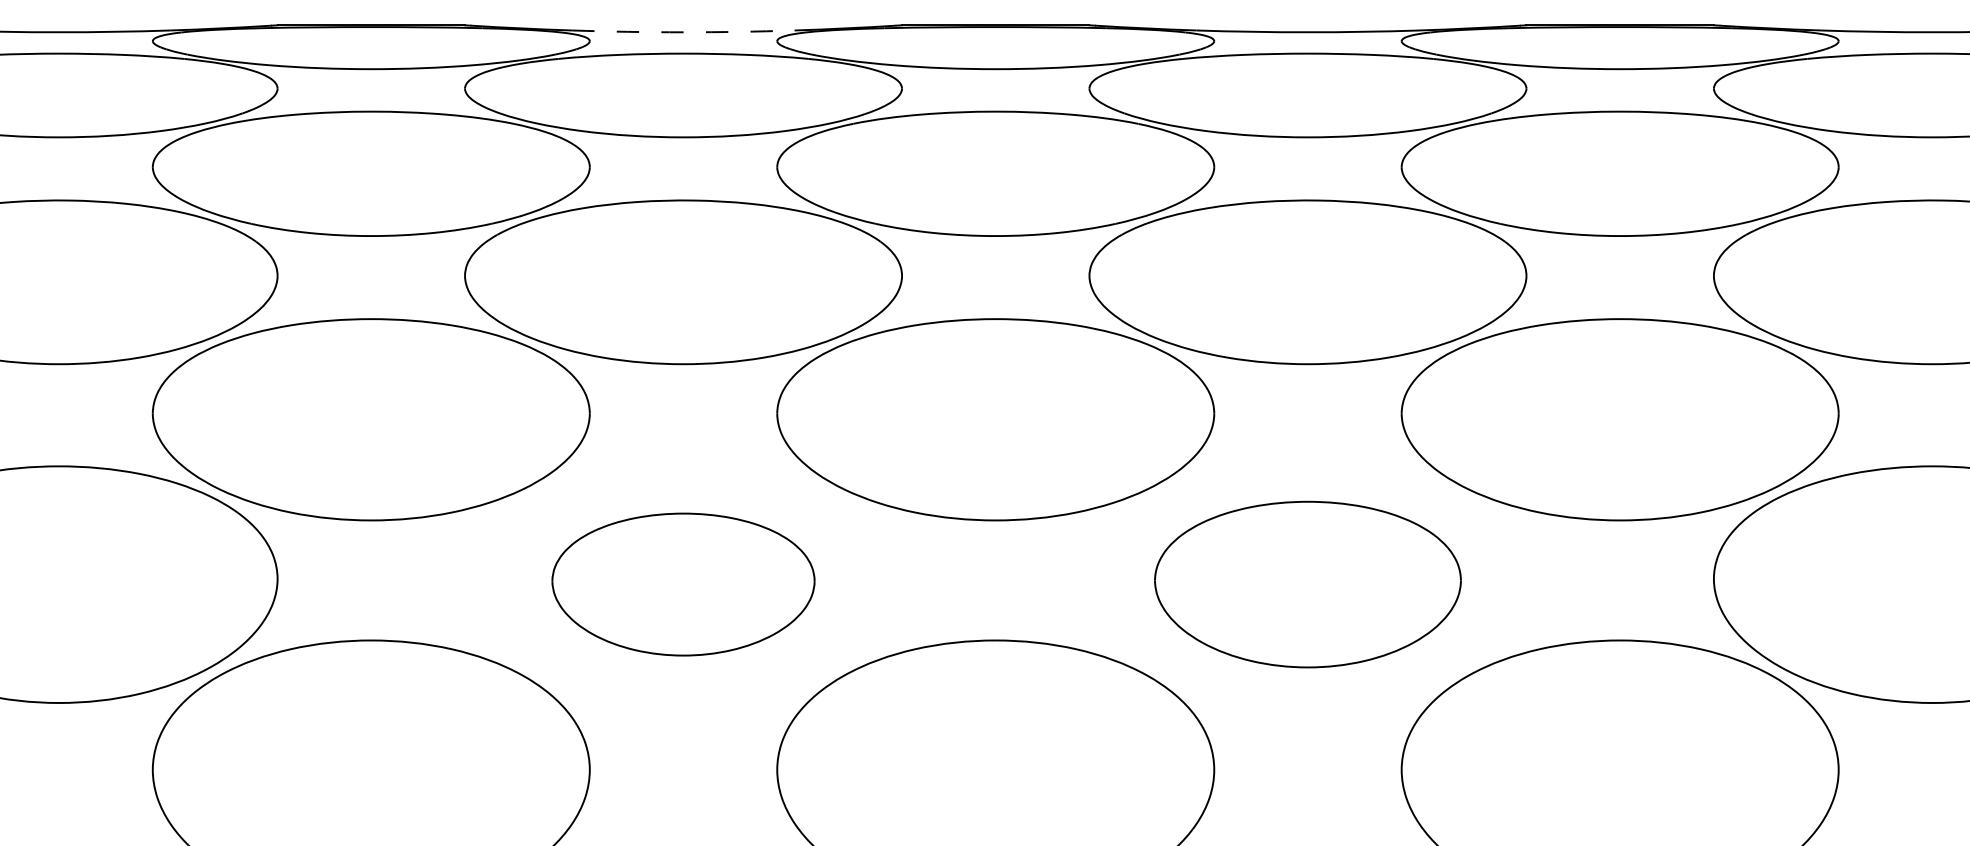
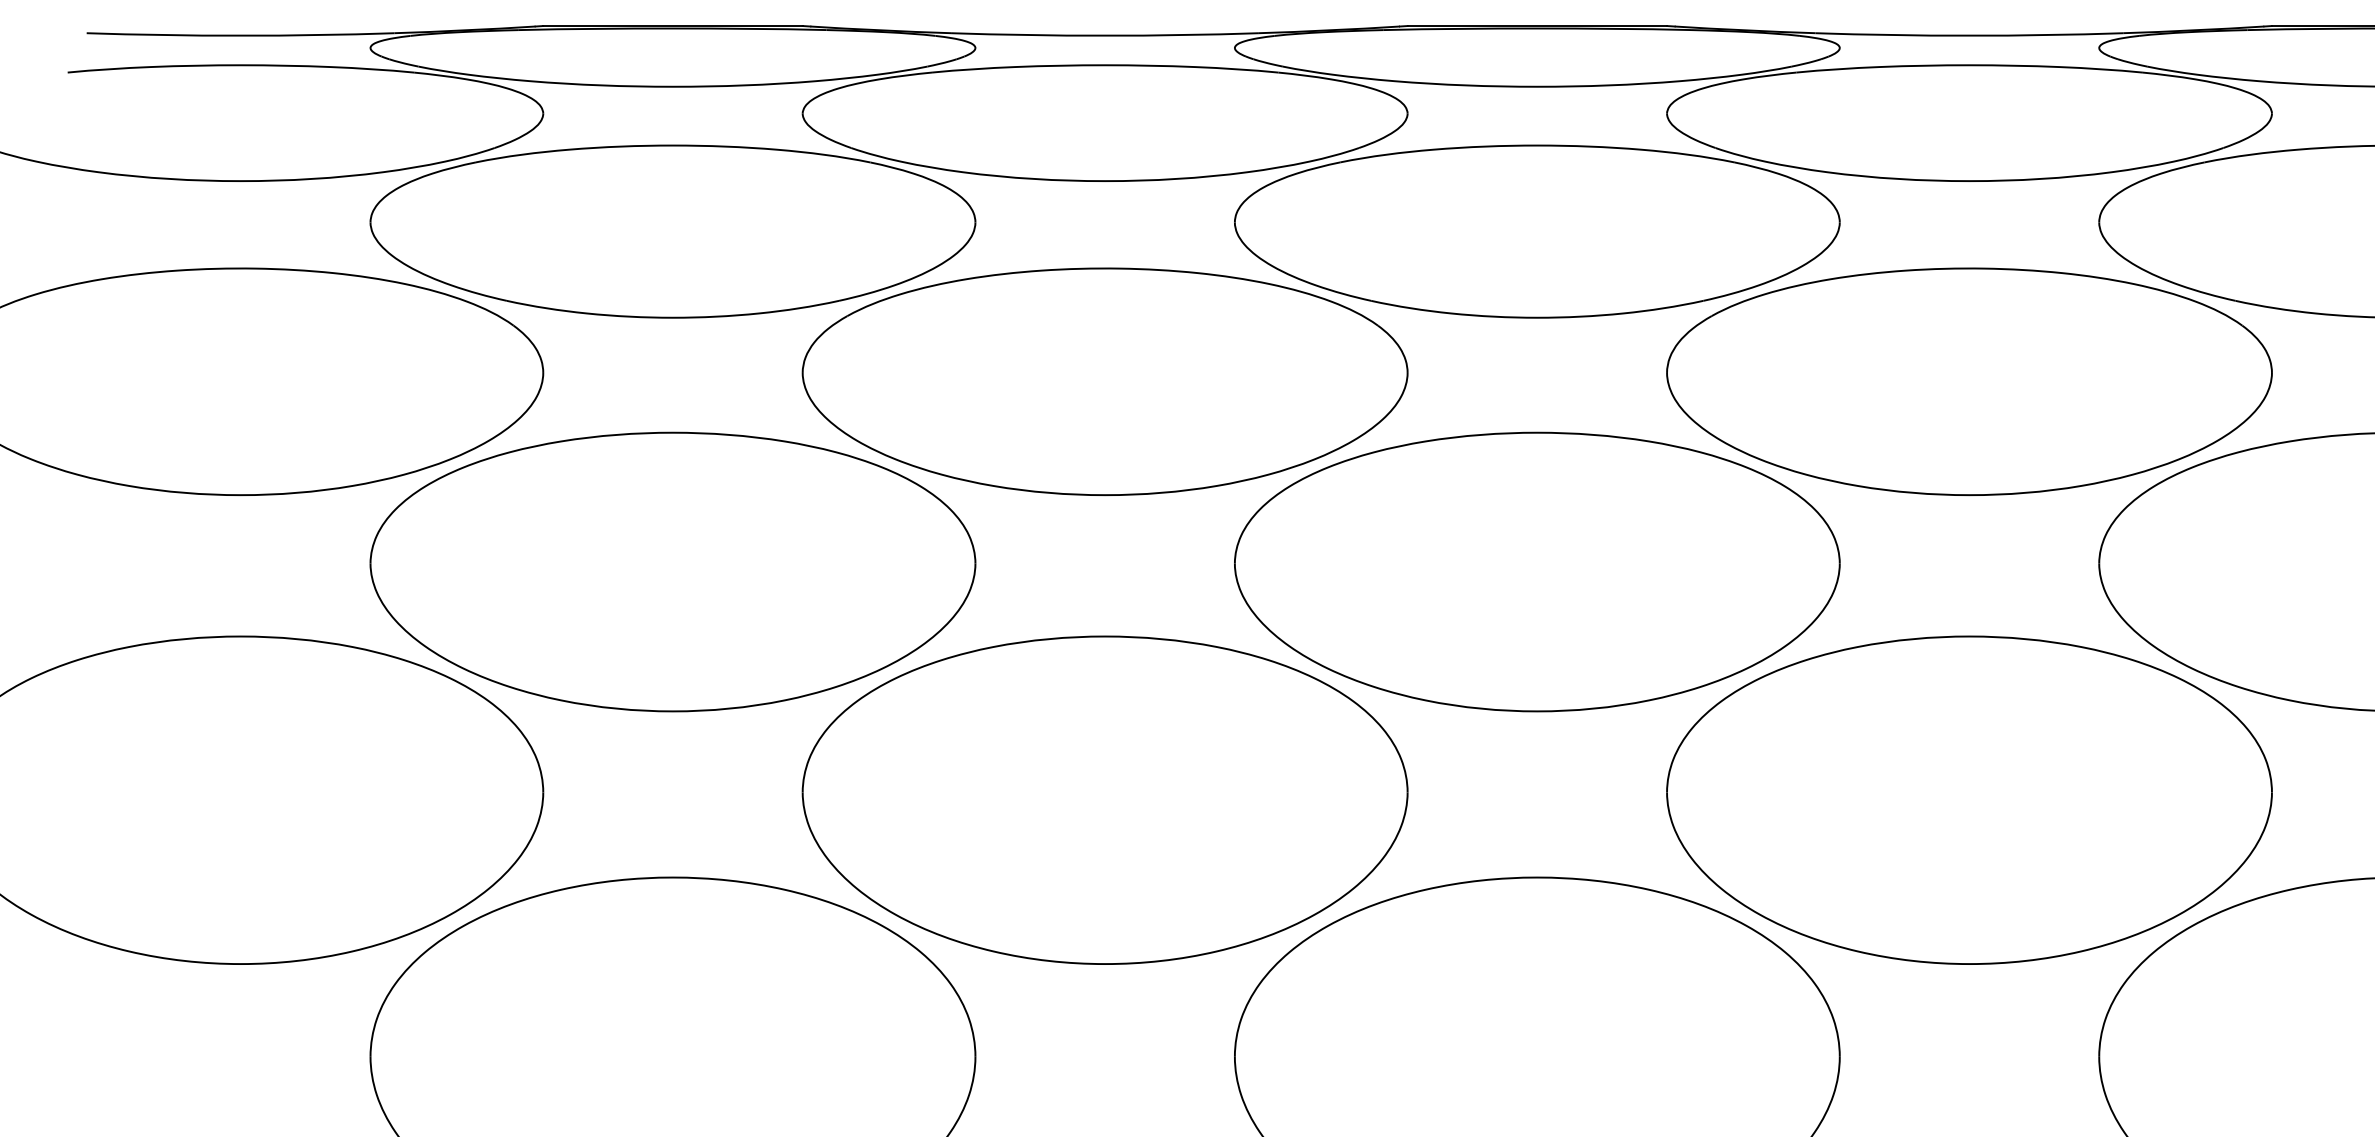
arc: (683, 32) -> (1105, 35), dashed -> solid
part: (683, 584) -> (1105, 800), size x1.67
part: (1307, 584) -> (1968, 800), size x1.43

